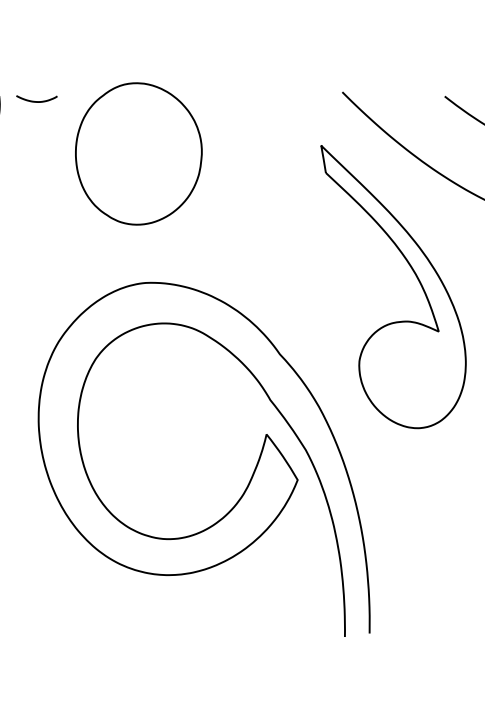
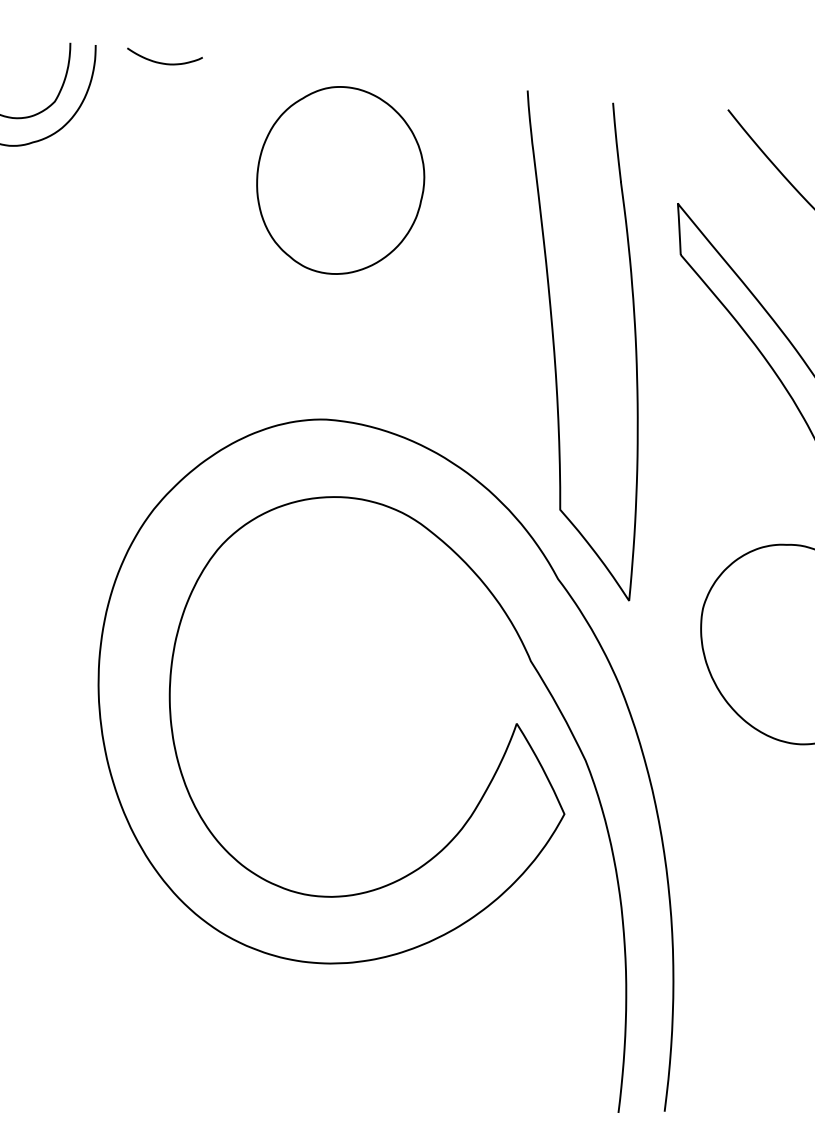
part: (138, 153) -> (339, 179), size x0.71
curve: (264, 228) -> (556, 344), added

